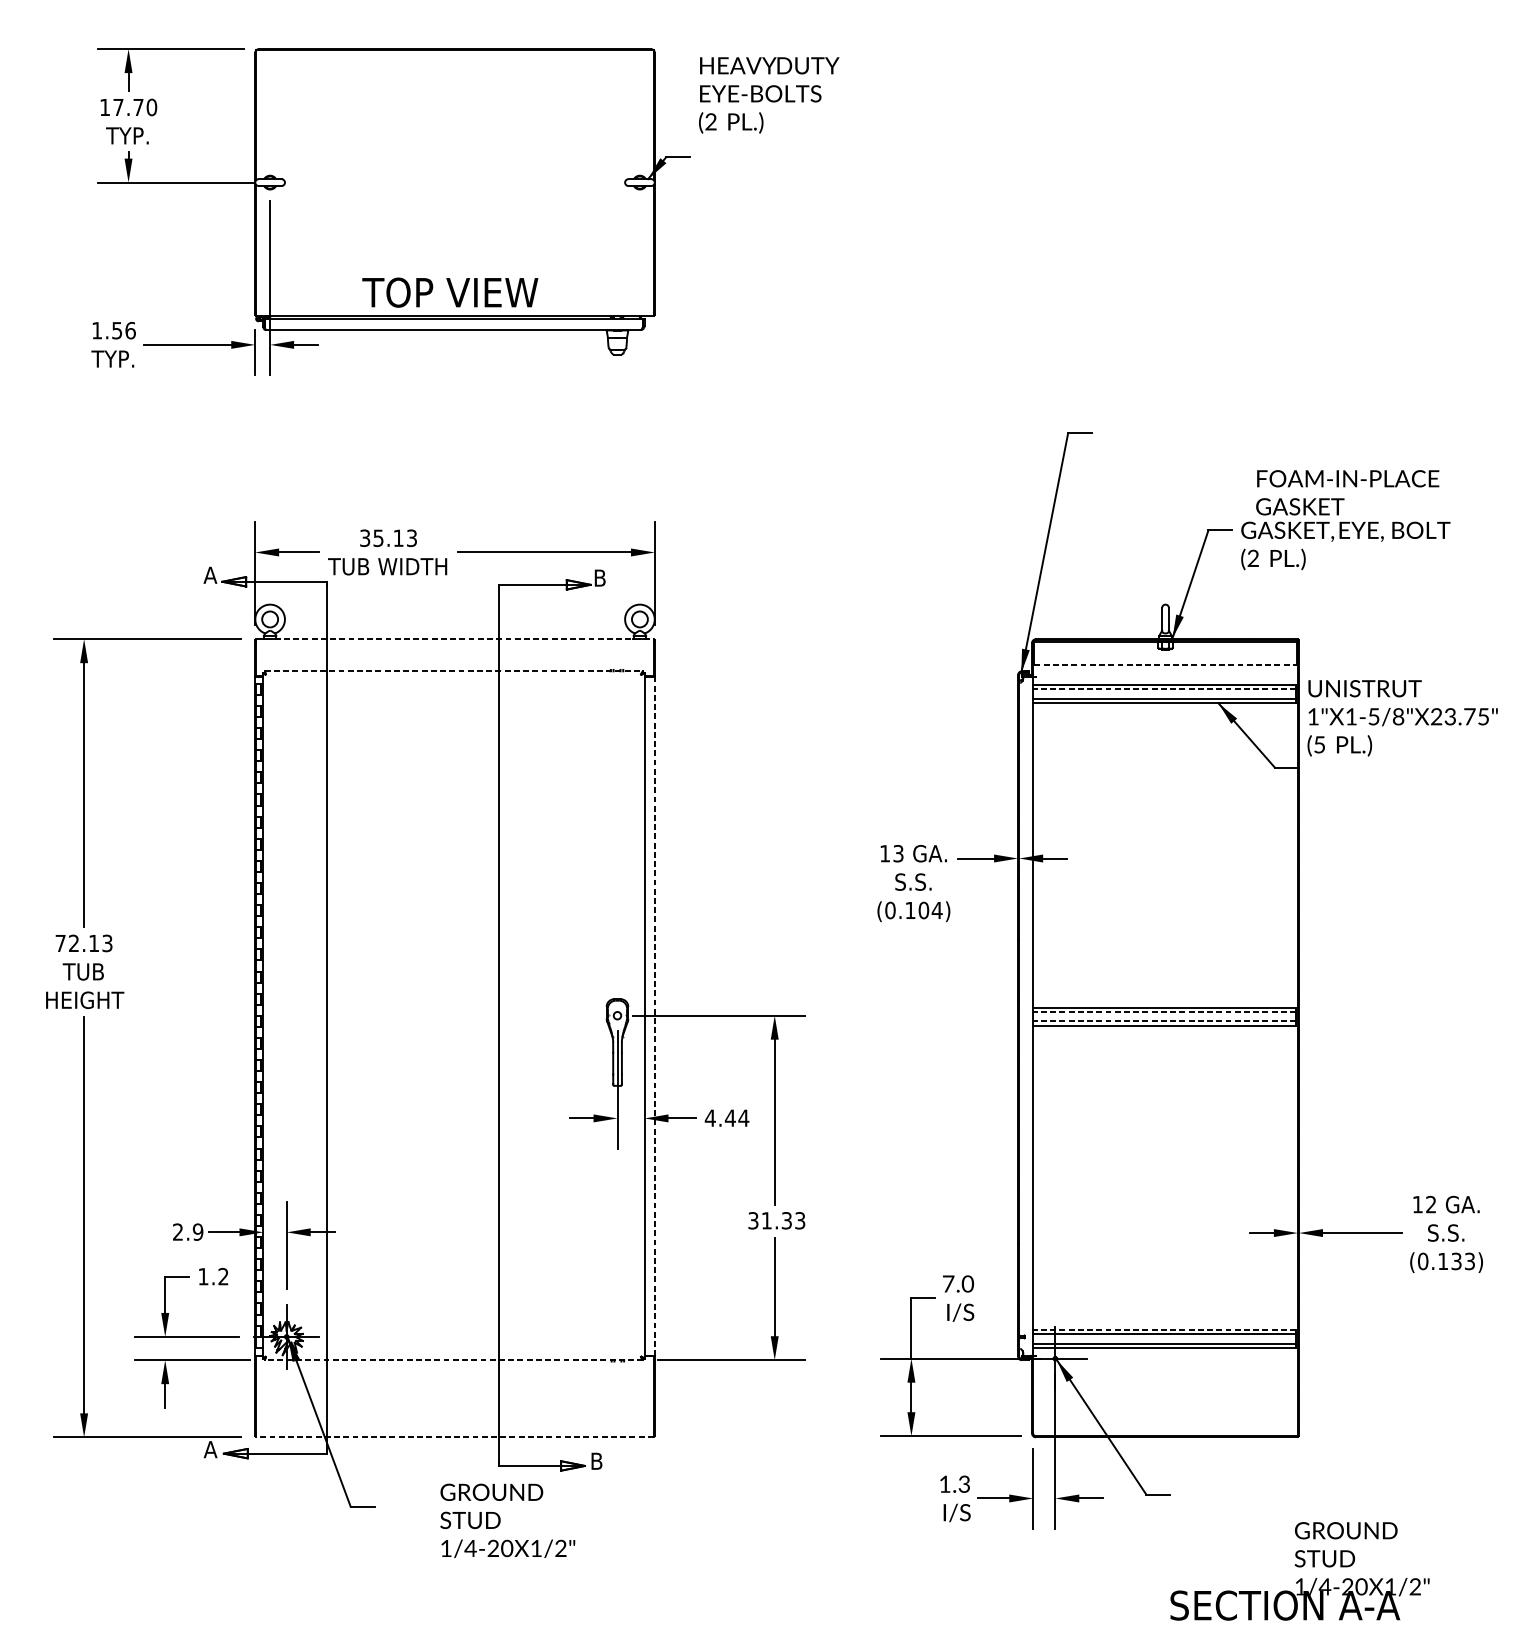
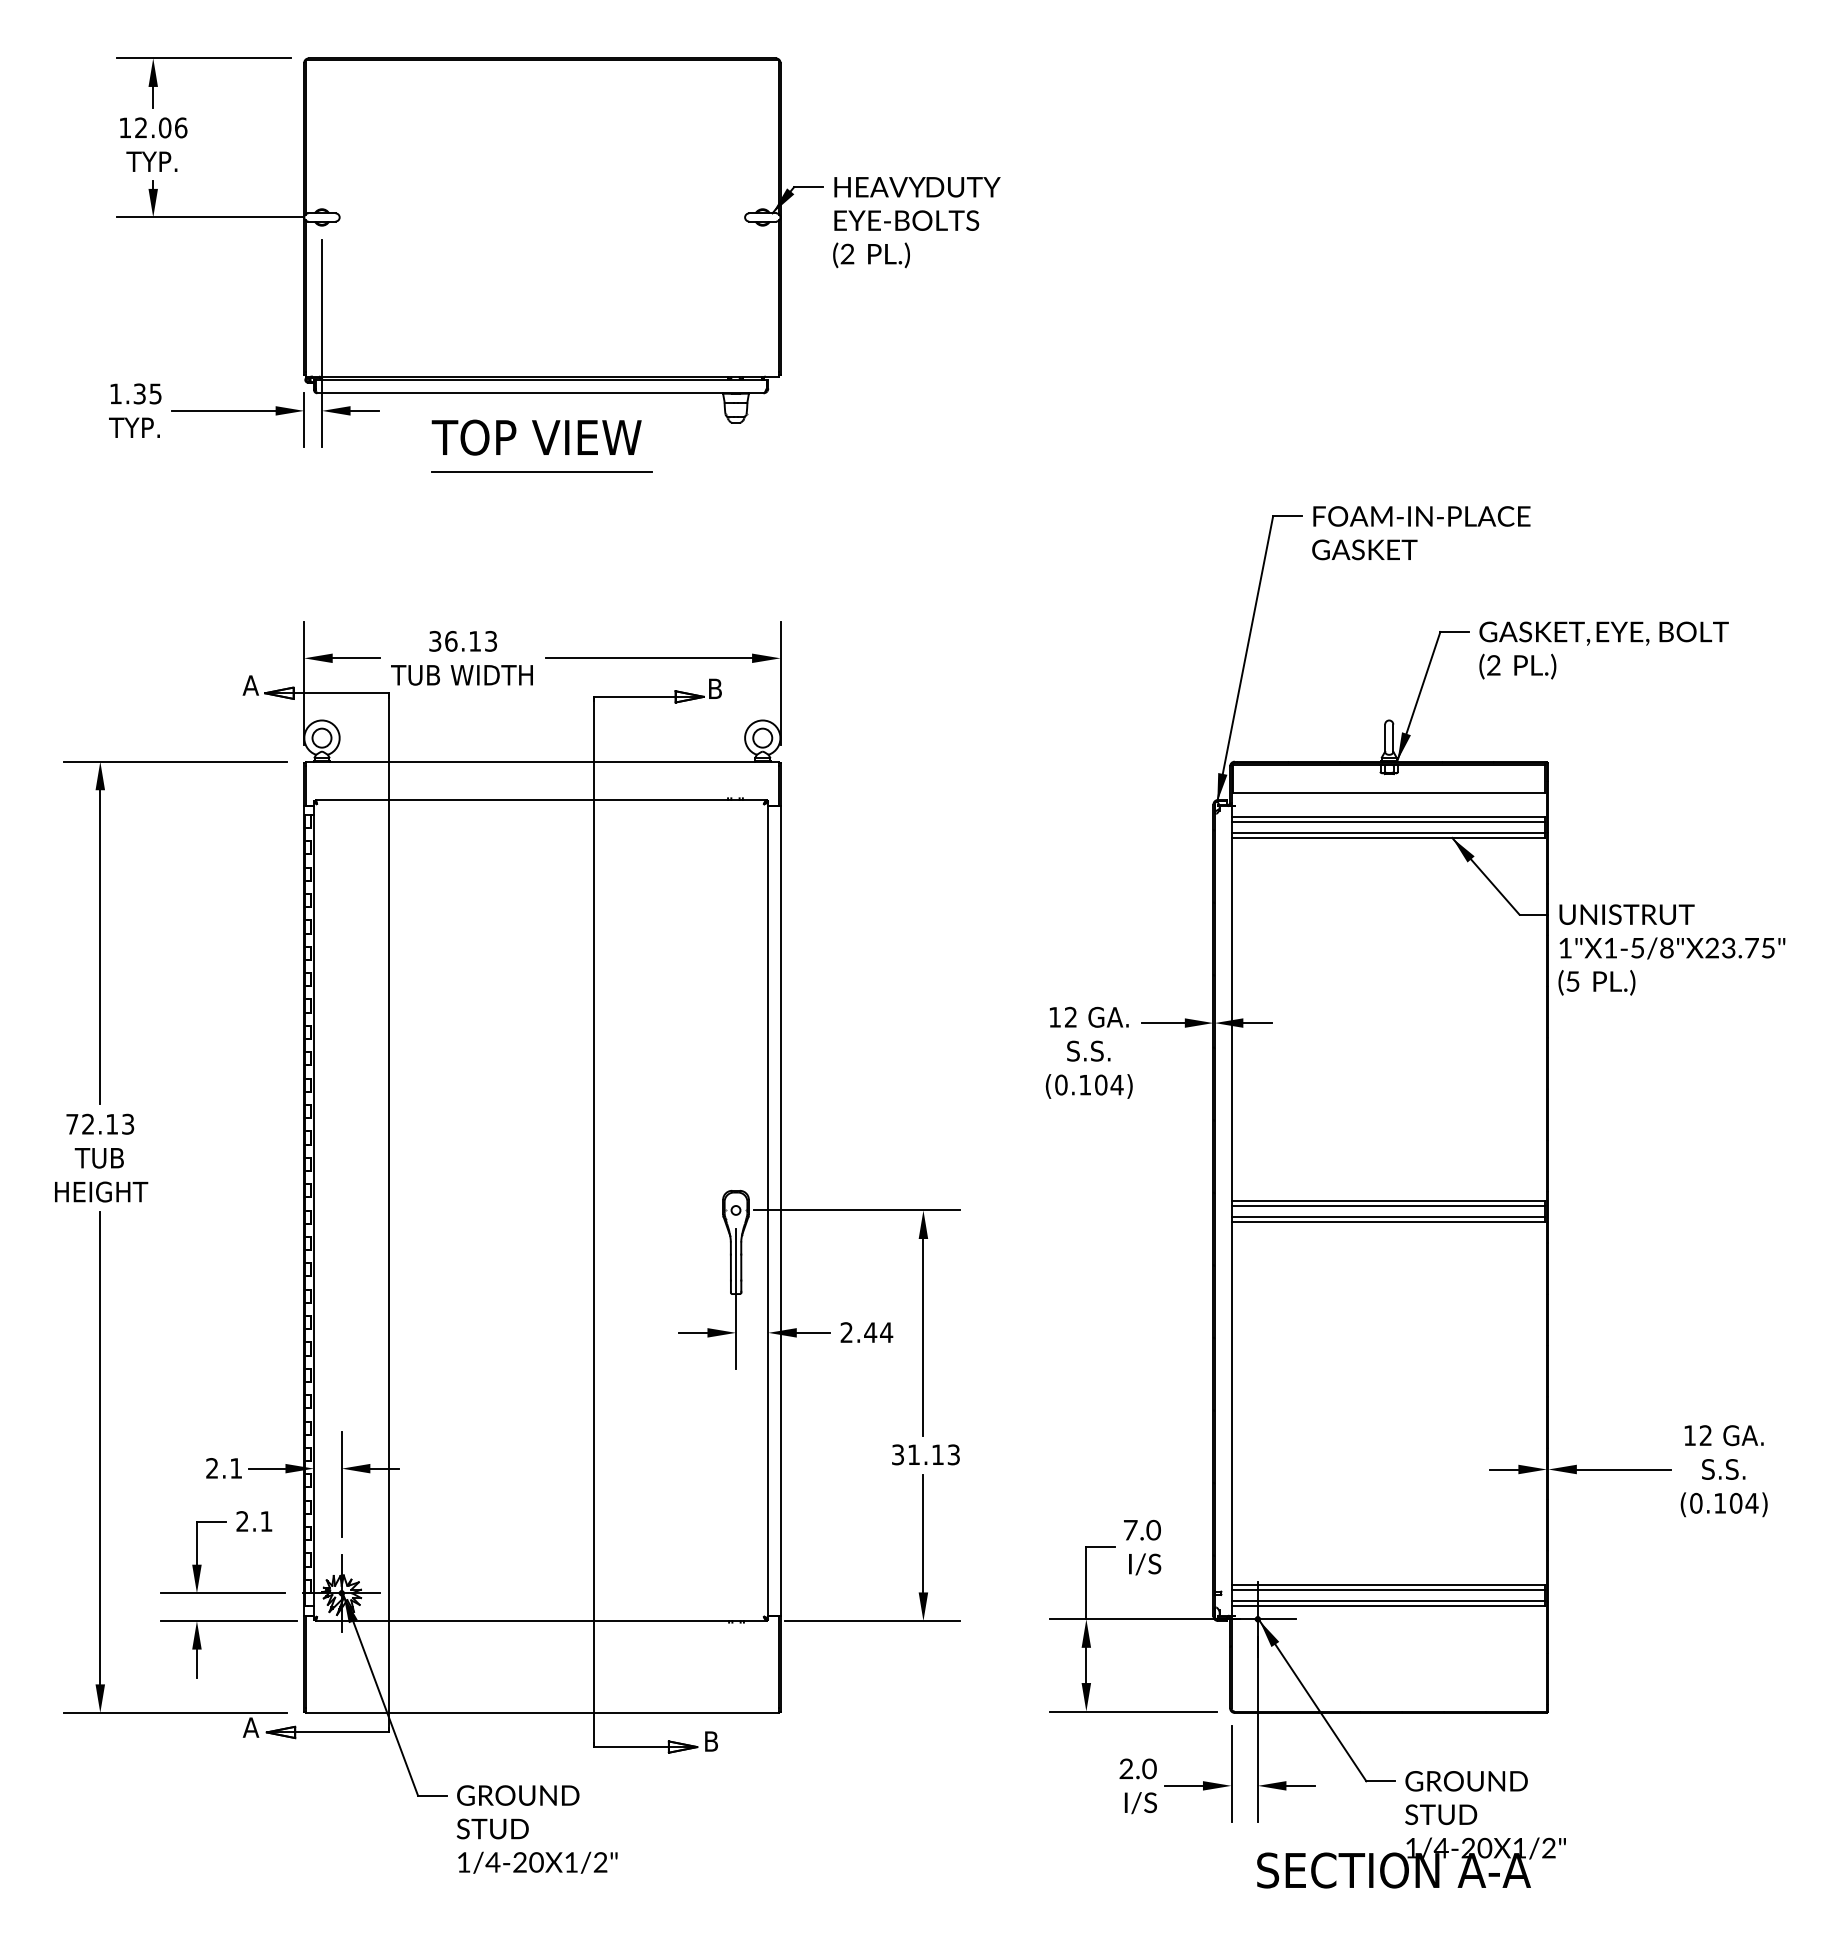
text: (768, 95) -> (916, 222), moved
text: (135, 107) -> (161, 127), 17.70 -> 12.06
text: (450, 292) -> (536, 437), moved
text: (124, 330) -> (148, 393), 1.56 -> 1.35
line: (454, 396) -> (541, 472), added
text: (1347, 493) -> (1421, 533), moved
text: (378, 537) -> (451, 640), 35.13 -> 36.13
line: (455, 639) -> (542, 761), dashed -> solid
line: (1165, 665) -> (1389, 792), dashed -> solid
line: (454, 670) -> (541, 799), dashed -> solid
line: (1164, 689) -> (1388, 821), dashed -> solid
text: (1402, 717) -> (1671, 949), moved
text: (898, 853) -> (1070, 1017), 13 -> 12
line: (1164, 1011) -> (1388, 1205), dashed -> solid
line: (654, 1015) -> (780, 1210), dashed -> solid
line: (1164, 1021) -> (1388, 1217), dashed -> solid
text: (710, 1118) -> (846, 1332), 4.44 -> 2.44
text: (786, 1220) -> (937, 1454), 31.33 -> 31.13
text: (197, 1232) -> (235, 1468), 2.9 -> 2.1
text: (1462, 1260) -> (1743, 1502), (0.133) -> (0.104)
text: (213, 1276) -> (254, 1521), 1.2 -> 2.1
line: (1164, 1329) -> (1388, 1584), dashed -> solid
line: (454, 1360) -> (541, 1621), dashed -> solid
line: (455, 1436) -> (542, 1712), dashed -> solid
text: (954, 1483) -> (1137, 1768), 1.3 -> 2.0
text: (507, 1520) -> (536, 1829), moved
text: (1300, 1571) -> (1411, 1829), moved

